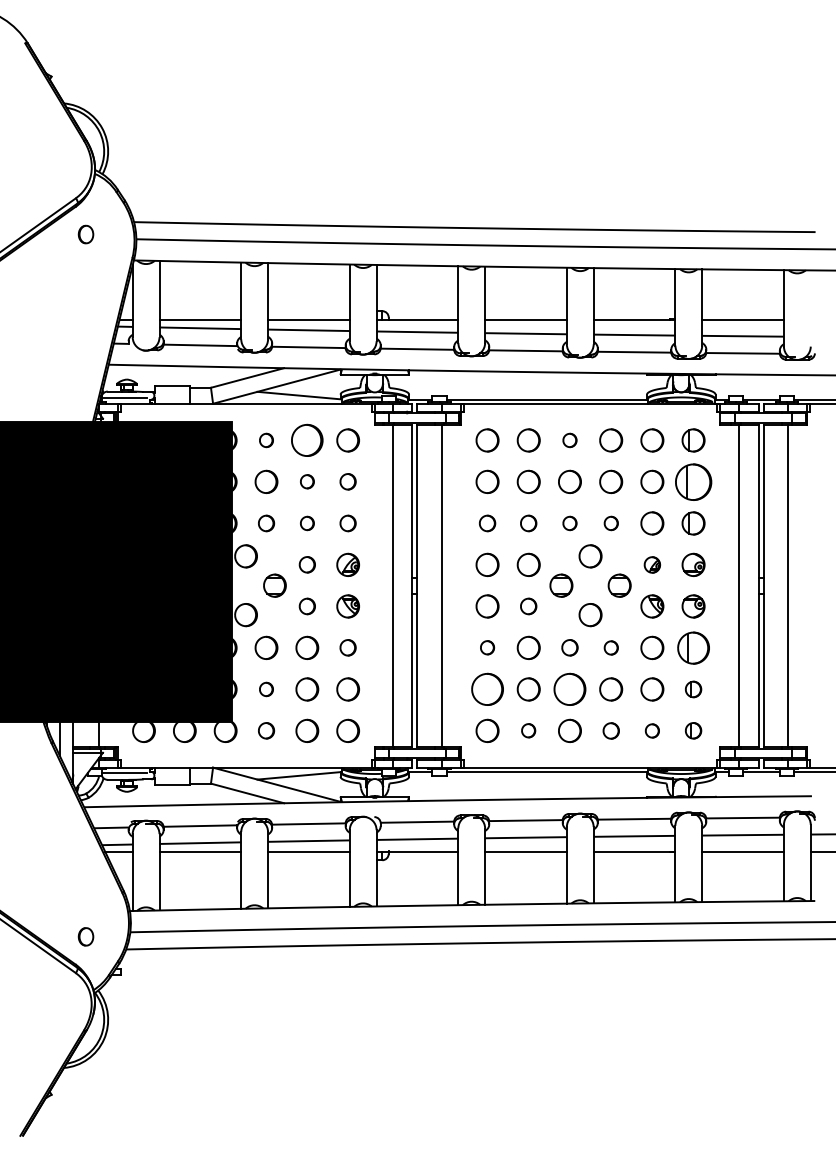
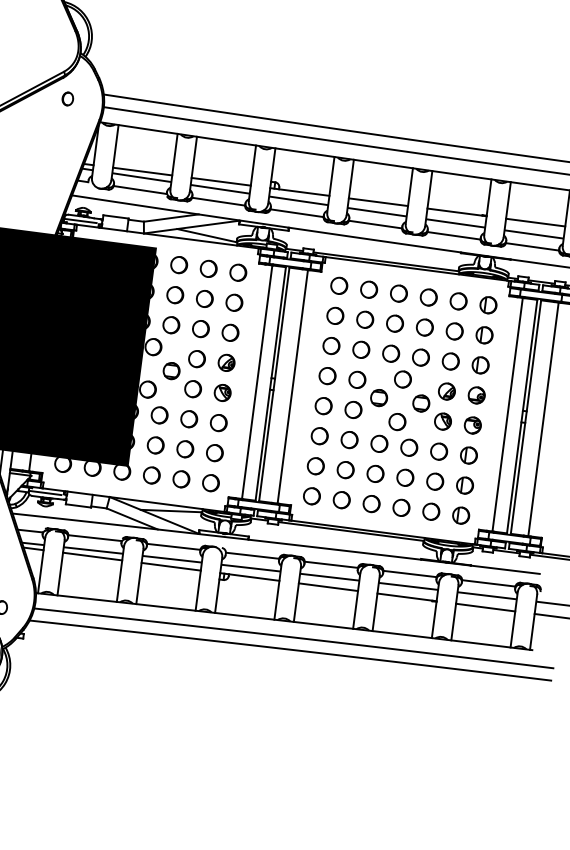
part: (266, 440) -> (179, 265), size x1.67
part: (307, 440) -> (208, 268), size x0.71
part: (569, 440) -> (398, 293), size x1.67
part: (307, 481) -> (205, 298), size x1.67
part: (347, 481) -> (233, 302), size x1.43
part: (693, 481) -> (484, 334), size x0.62
part: (266, 523) -> (171, 325), size x1.43
part: (307, 523) -> (201, 329), size x1.67
part: (347, 523) -> (230, 332), size x1.43
part: (487, 523) -> (331, 346), size x1.43
part: (528, 523) -> (361, 349), size x1.43
part: (569, 523) -> (390, 353), size x1.67
part: (611, 523) -> (421, 357), size x1.67
part: (307, 564) -> (197, 358), size x1.43
part: (652, 564) -> (447, 391), size x1.43
part: (307, 606) -> (193, 389), size x1.43
part: (528, 606) -> (353, 409), size x1.43
part: (347, 647) -> (218, 422), size x1.43
part: (487, 647) -> (319, 435), size x1.67
part: (569, 647) -> (379, 443), size x1.43
part: (611, 647) -> (409, 447), size x1.67
part: (693, 647) -> (468, 455), size x0.71
part: (266, 689) -> (155, 445), size x1.67
part: (487, 689) -> (315, 466), size x0.71
part: (569, 689) -> (375, 473), size x0.71
part: (693, 689) -> (464, 485), size x1.43
part: (266, 730) -> (151, 475), size x1.43
part: (528, 730) -> (341, 499), size x1.67
part: (611, 730) -> (401, 507), size x1.43
part: (652, 730) -> (431, 511), size x1.67
part: (693, 730) -> (461, 515), size x1.43

